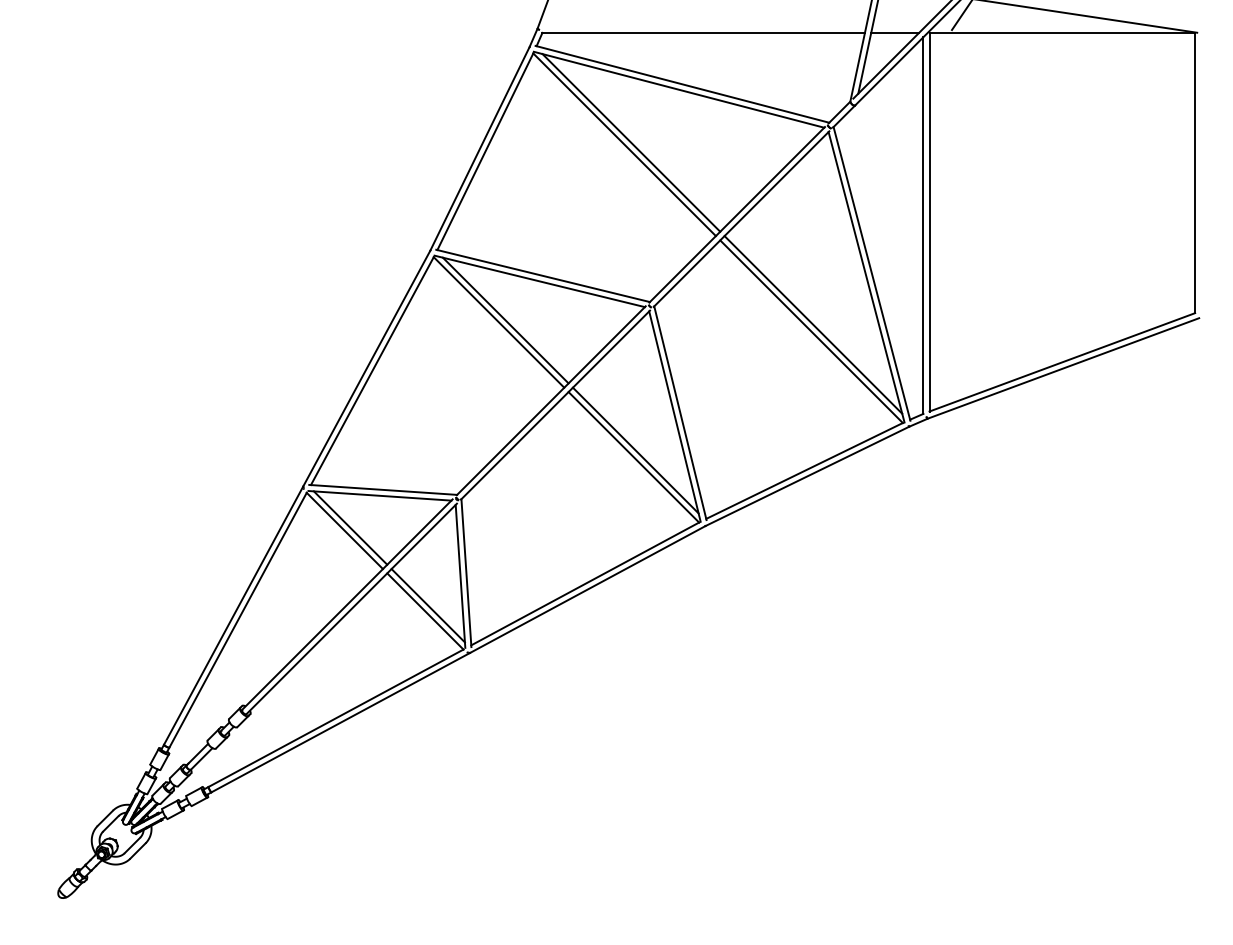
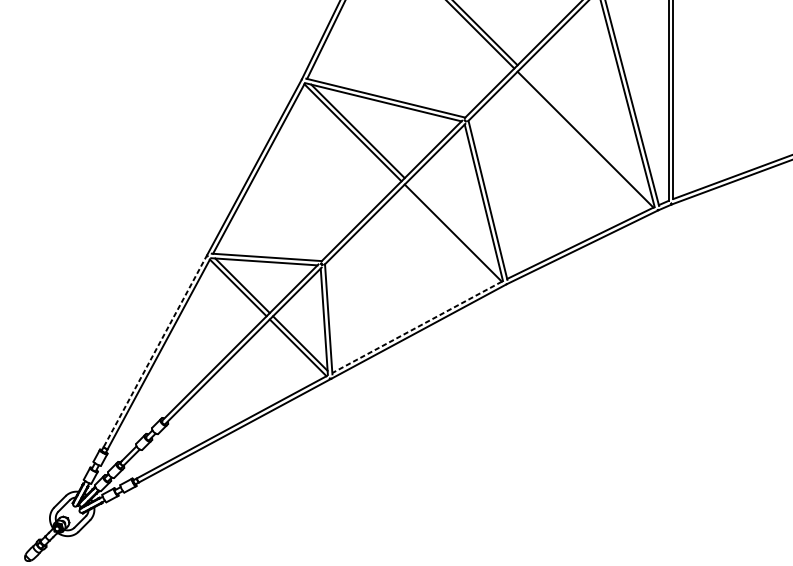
line: (813, 324) -> (586, 134), removed
line: (635, 450) -> (454, 228), removed
line: (584, 584) -> (416, 327), solid -> dashed
line: (233, 615) -> (155, 350), solid -> dashed

